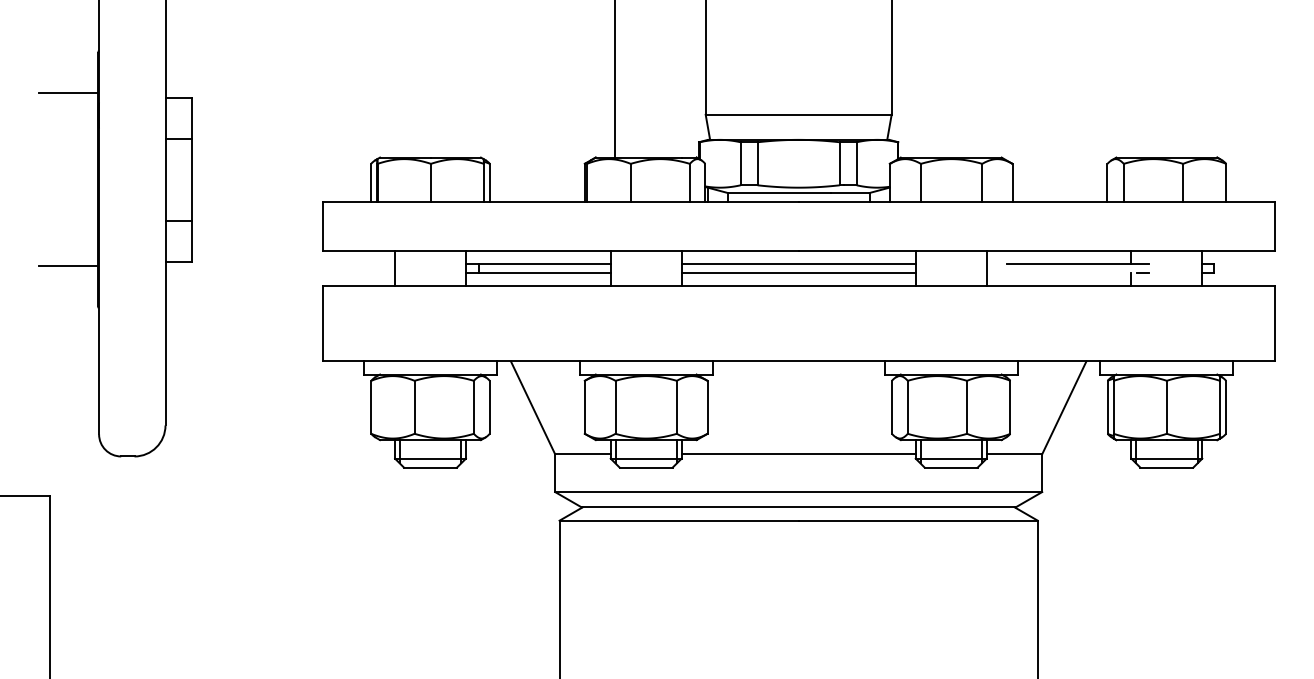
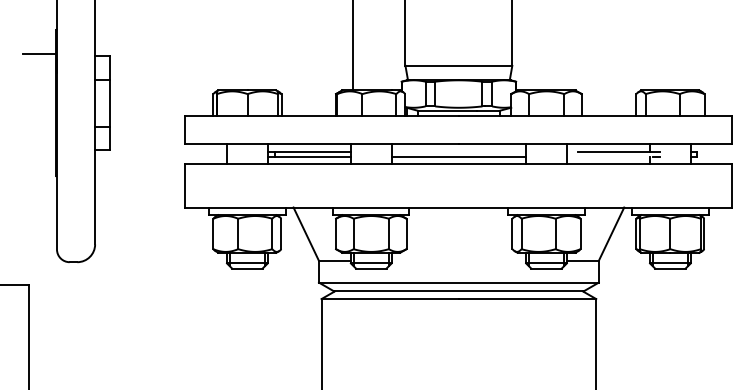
line: (797, 263) -> (458, 151), removed
line: (68, 265) -> (39, 152), removed
line: (797, 453) -> (458, 260), removed

